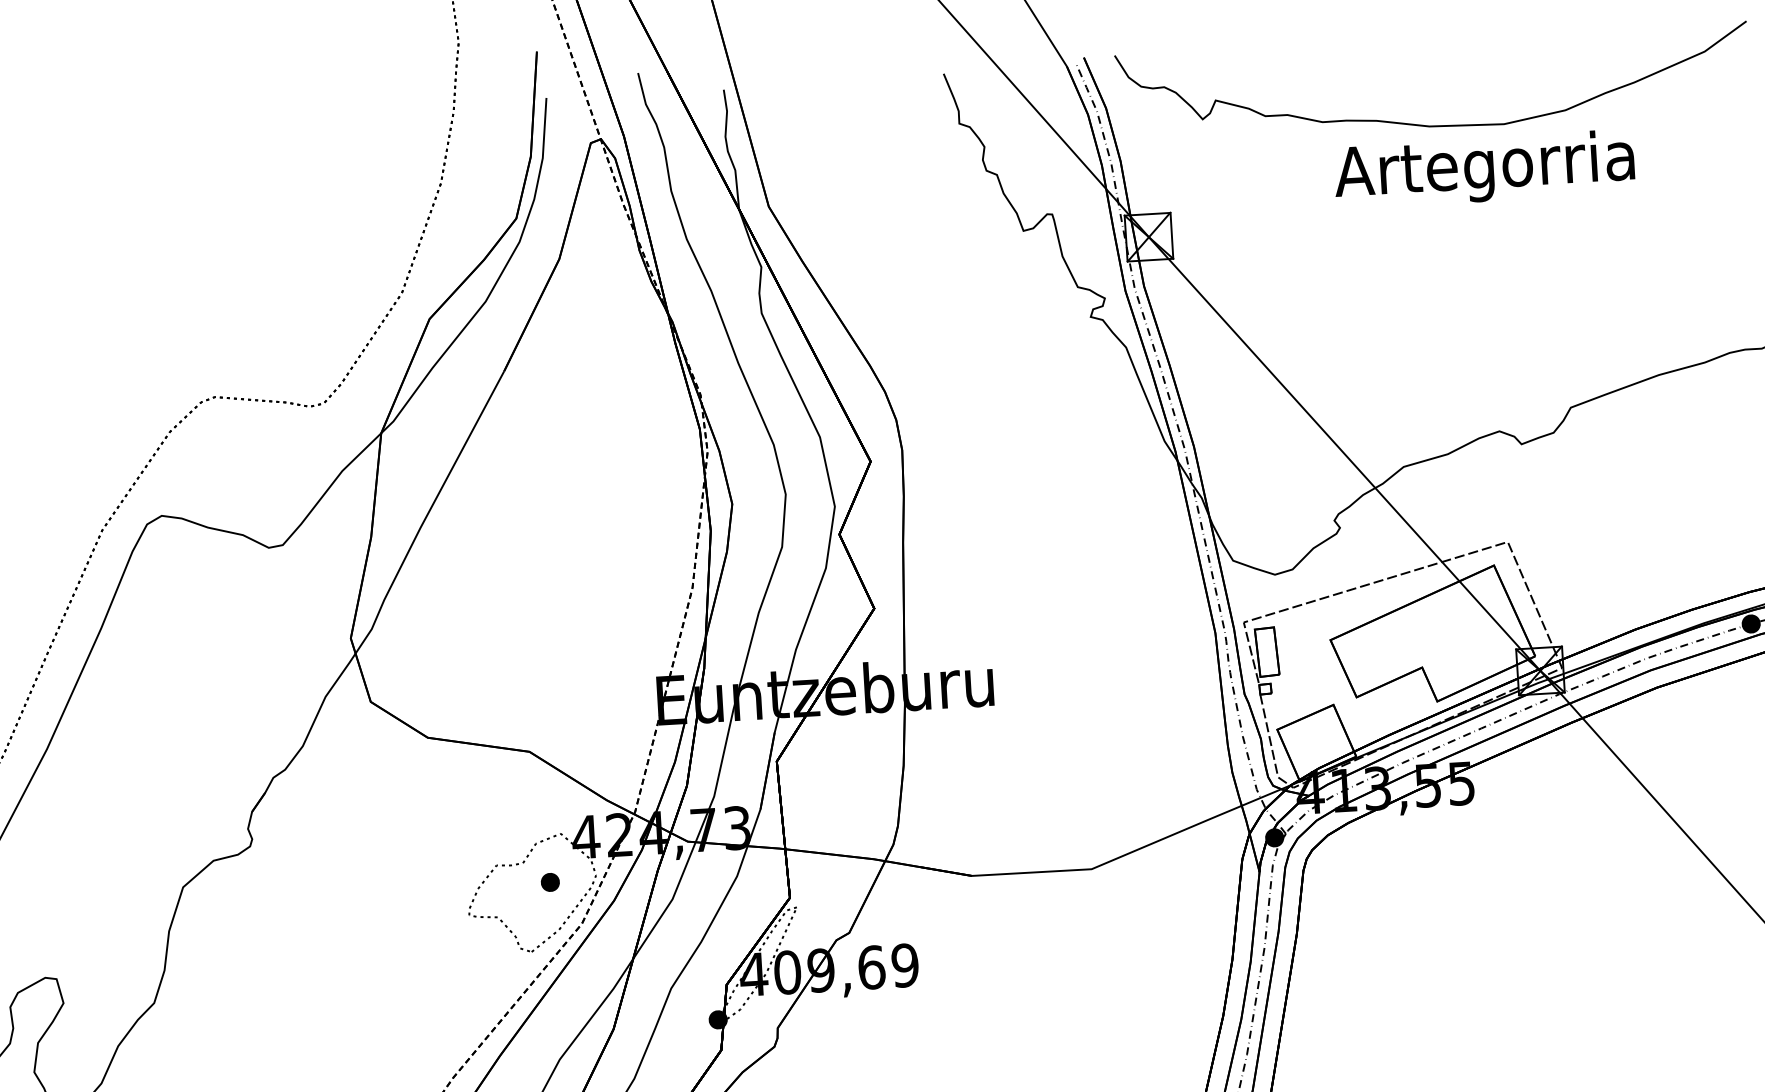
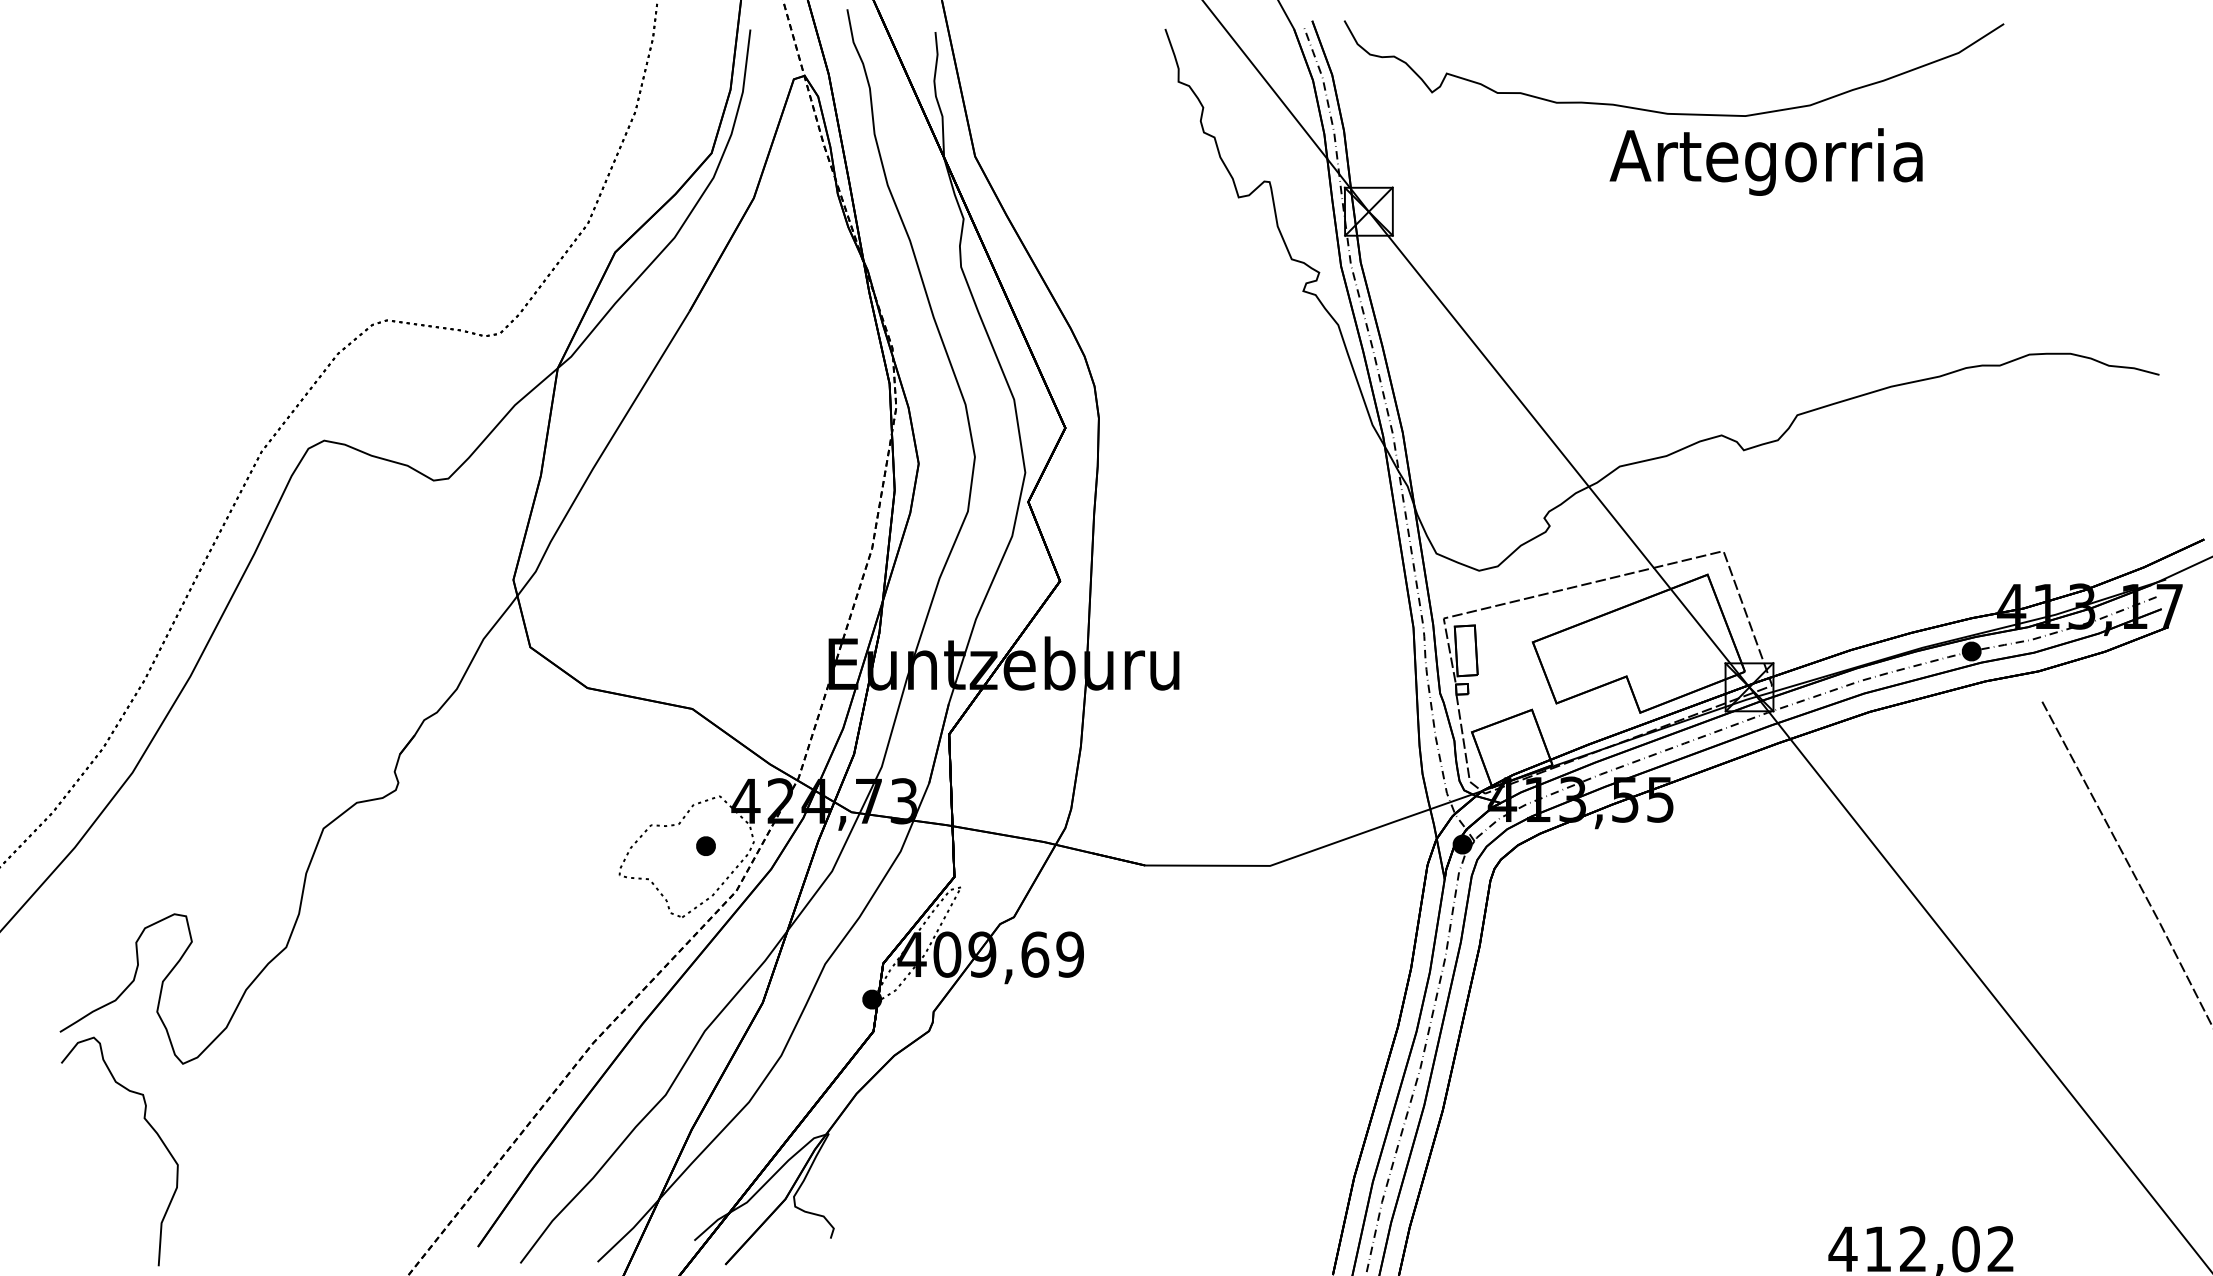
text: (1483, 169) -> (1765, 161), moved

